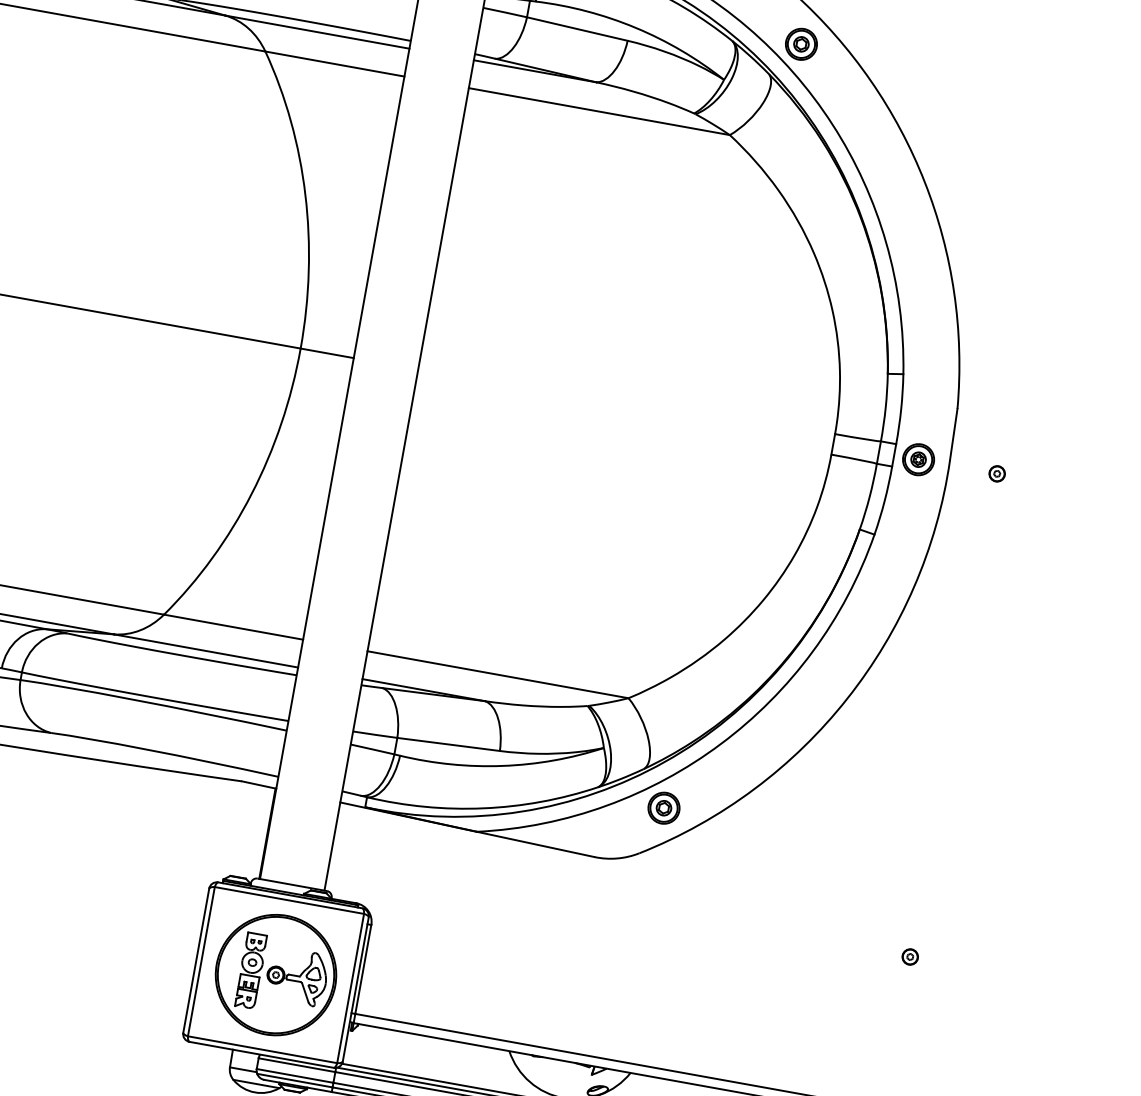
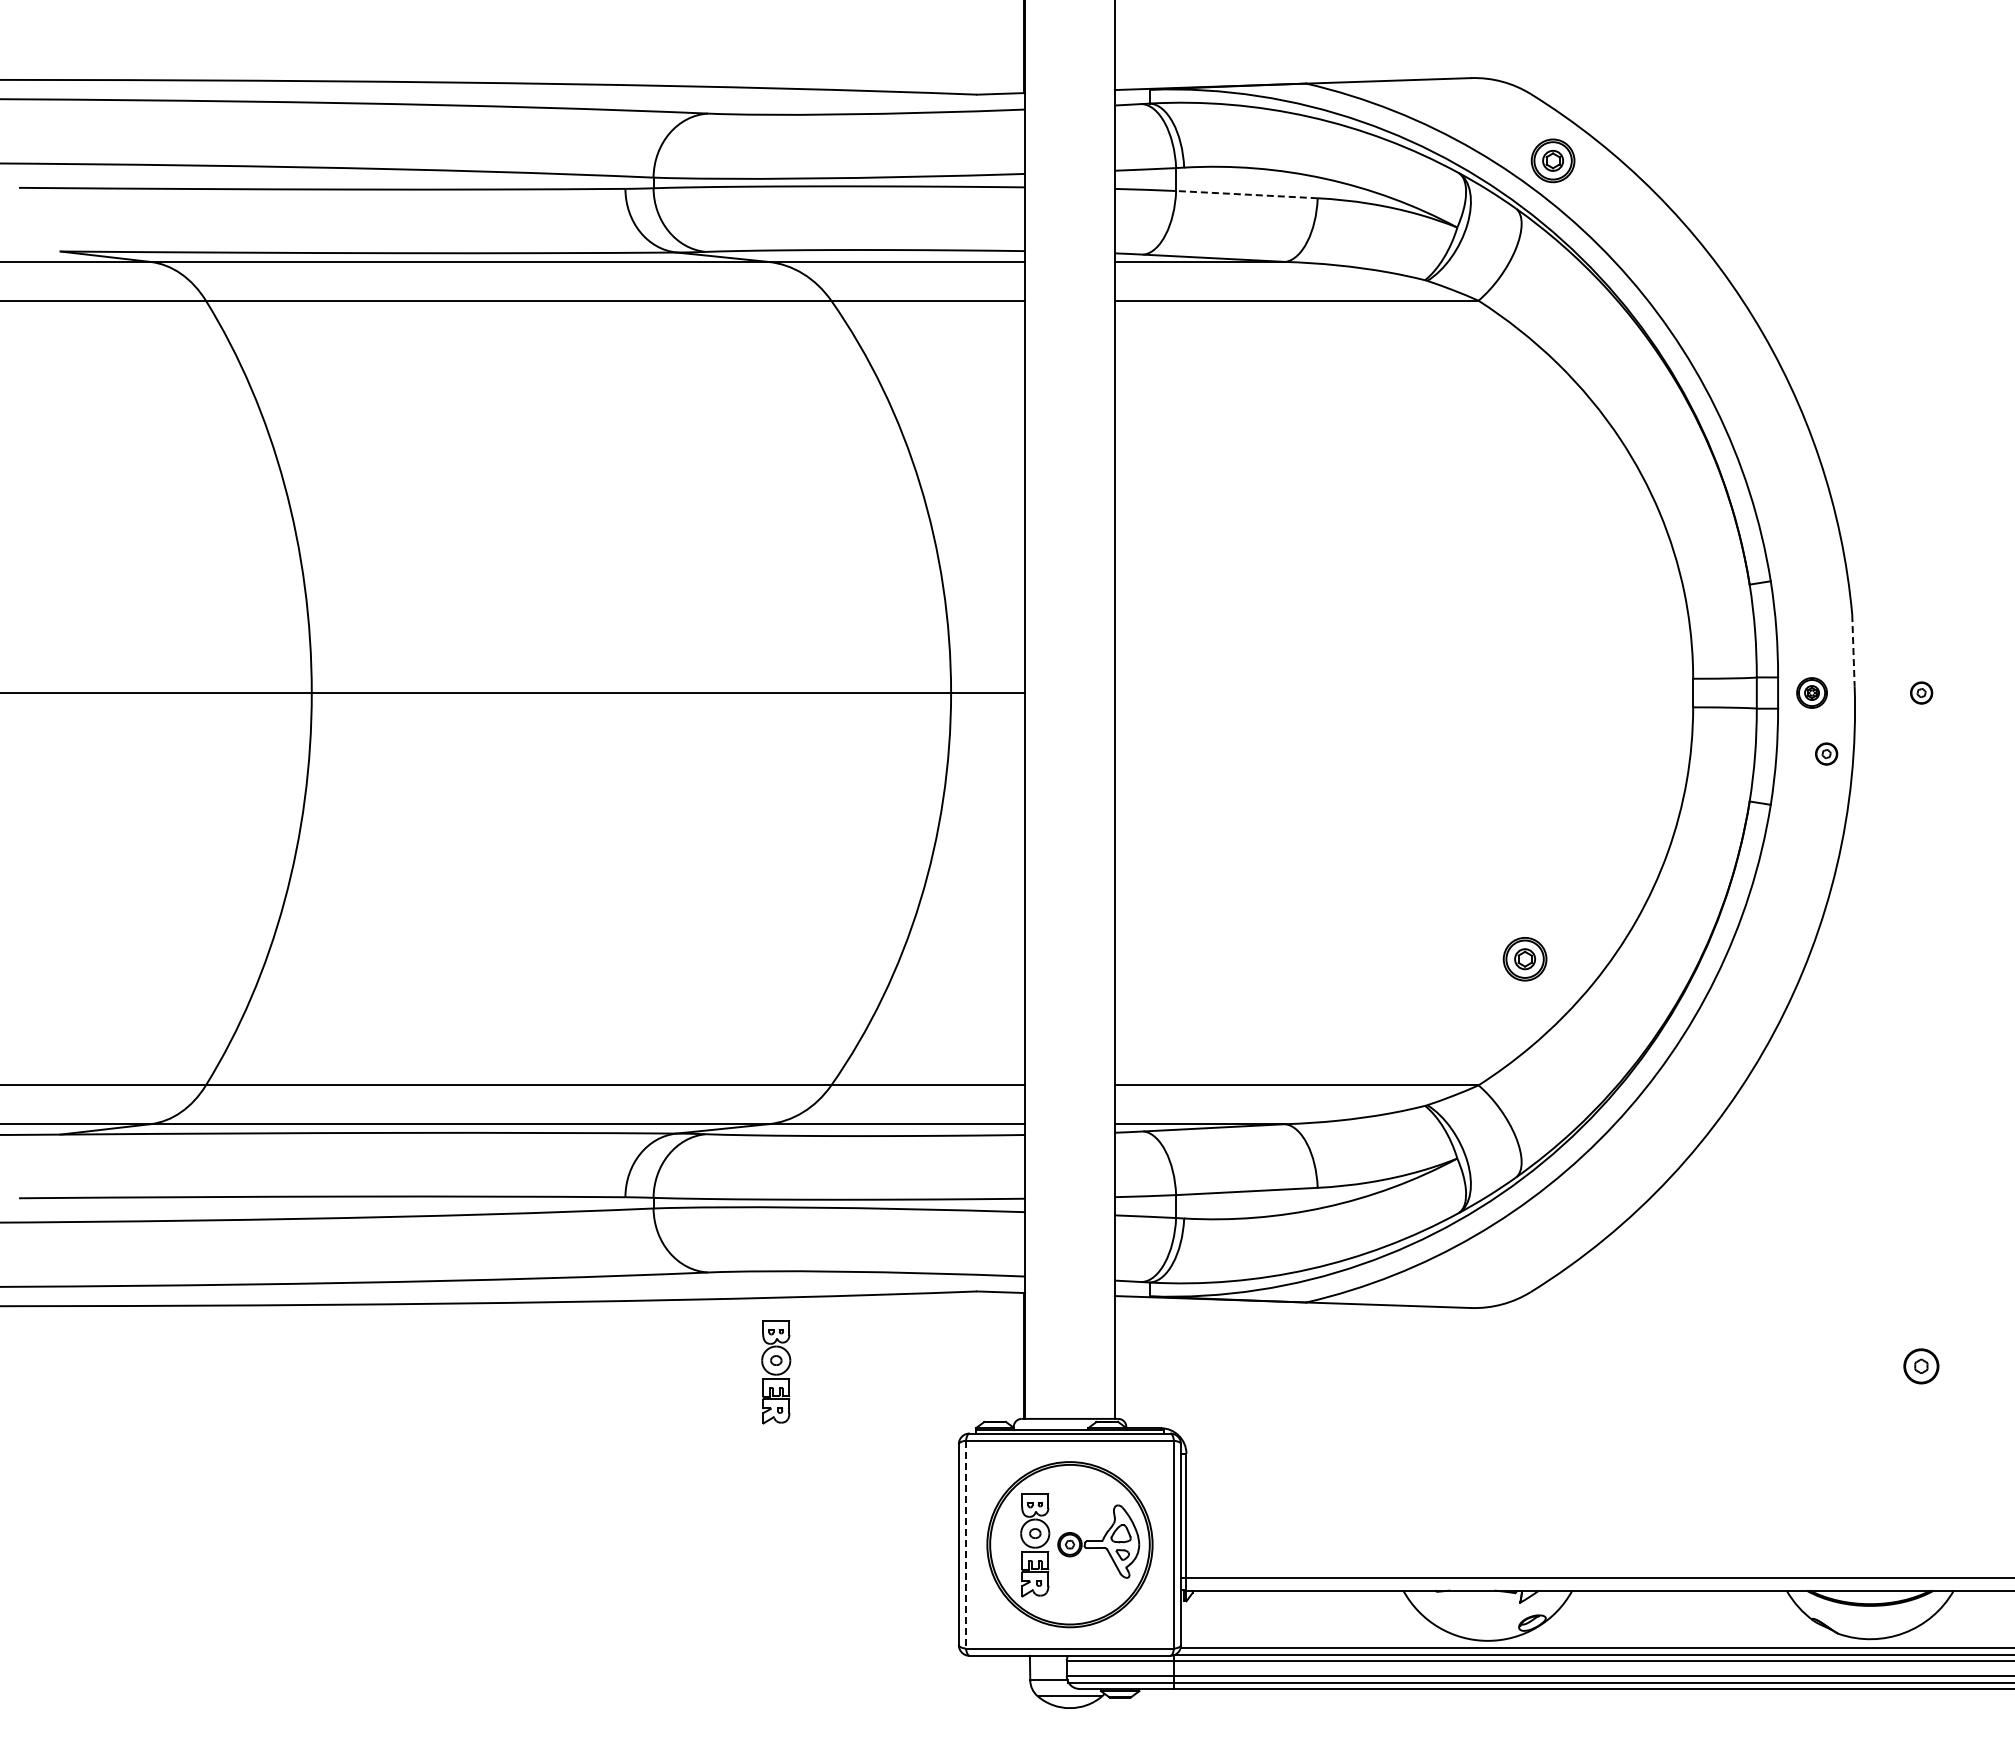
line: (577, 28) -> (1246, 194), solid -> dashed
line: (953, 434) -> (1853, 650), solid -> dashed
part: (918, 459) -> (1811, 692), size x0.7
part: (921, 504) -> (1826, 753), added
part: (663, 808) -> (1524, 959), moved
part: (87, 813) -> (776, 1372), added
part: (910, 956) -> (1921, 1365), size x1.6
line: (201, 961) -> (965, 1544), solid -> dashed

